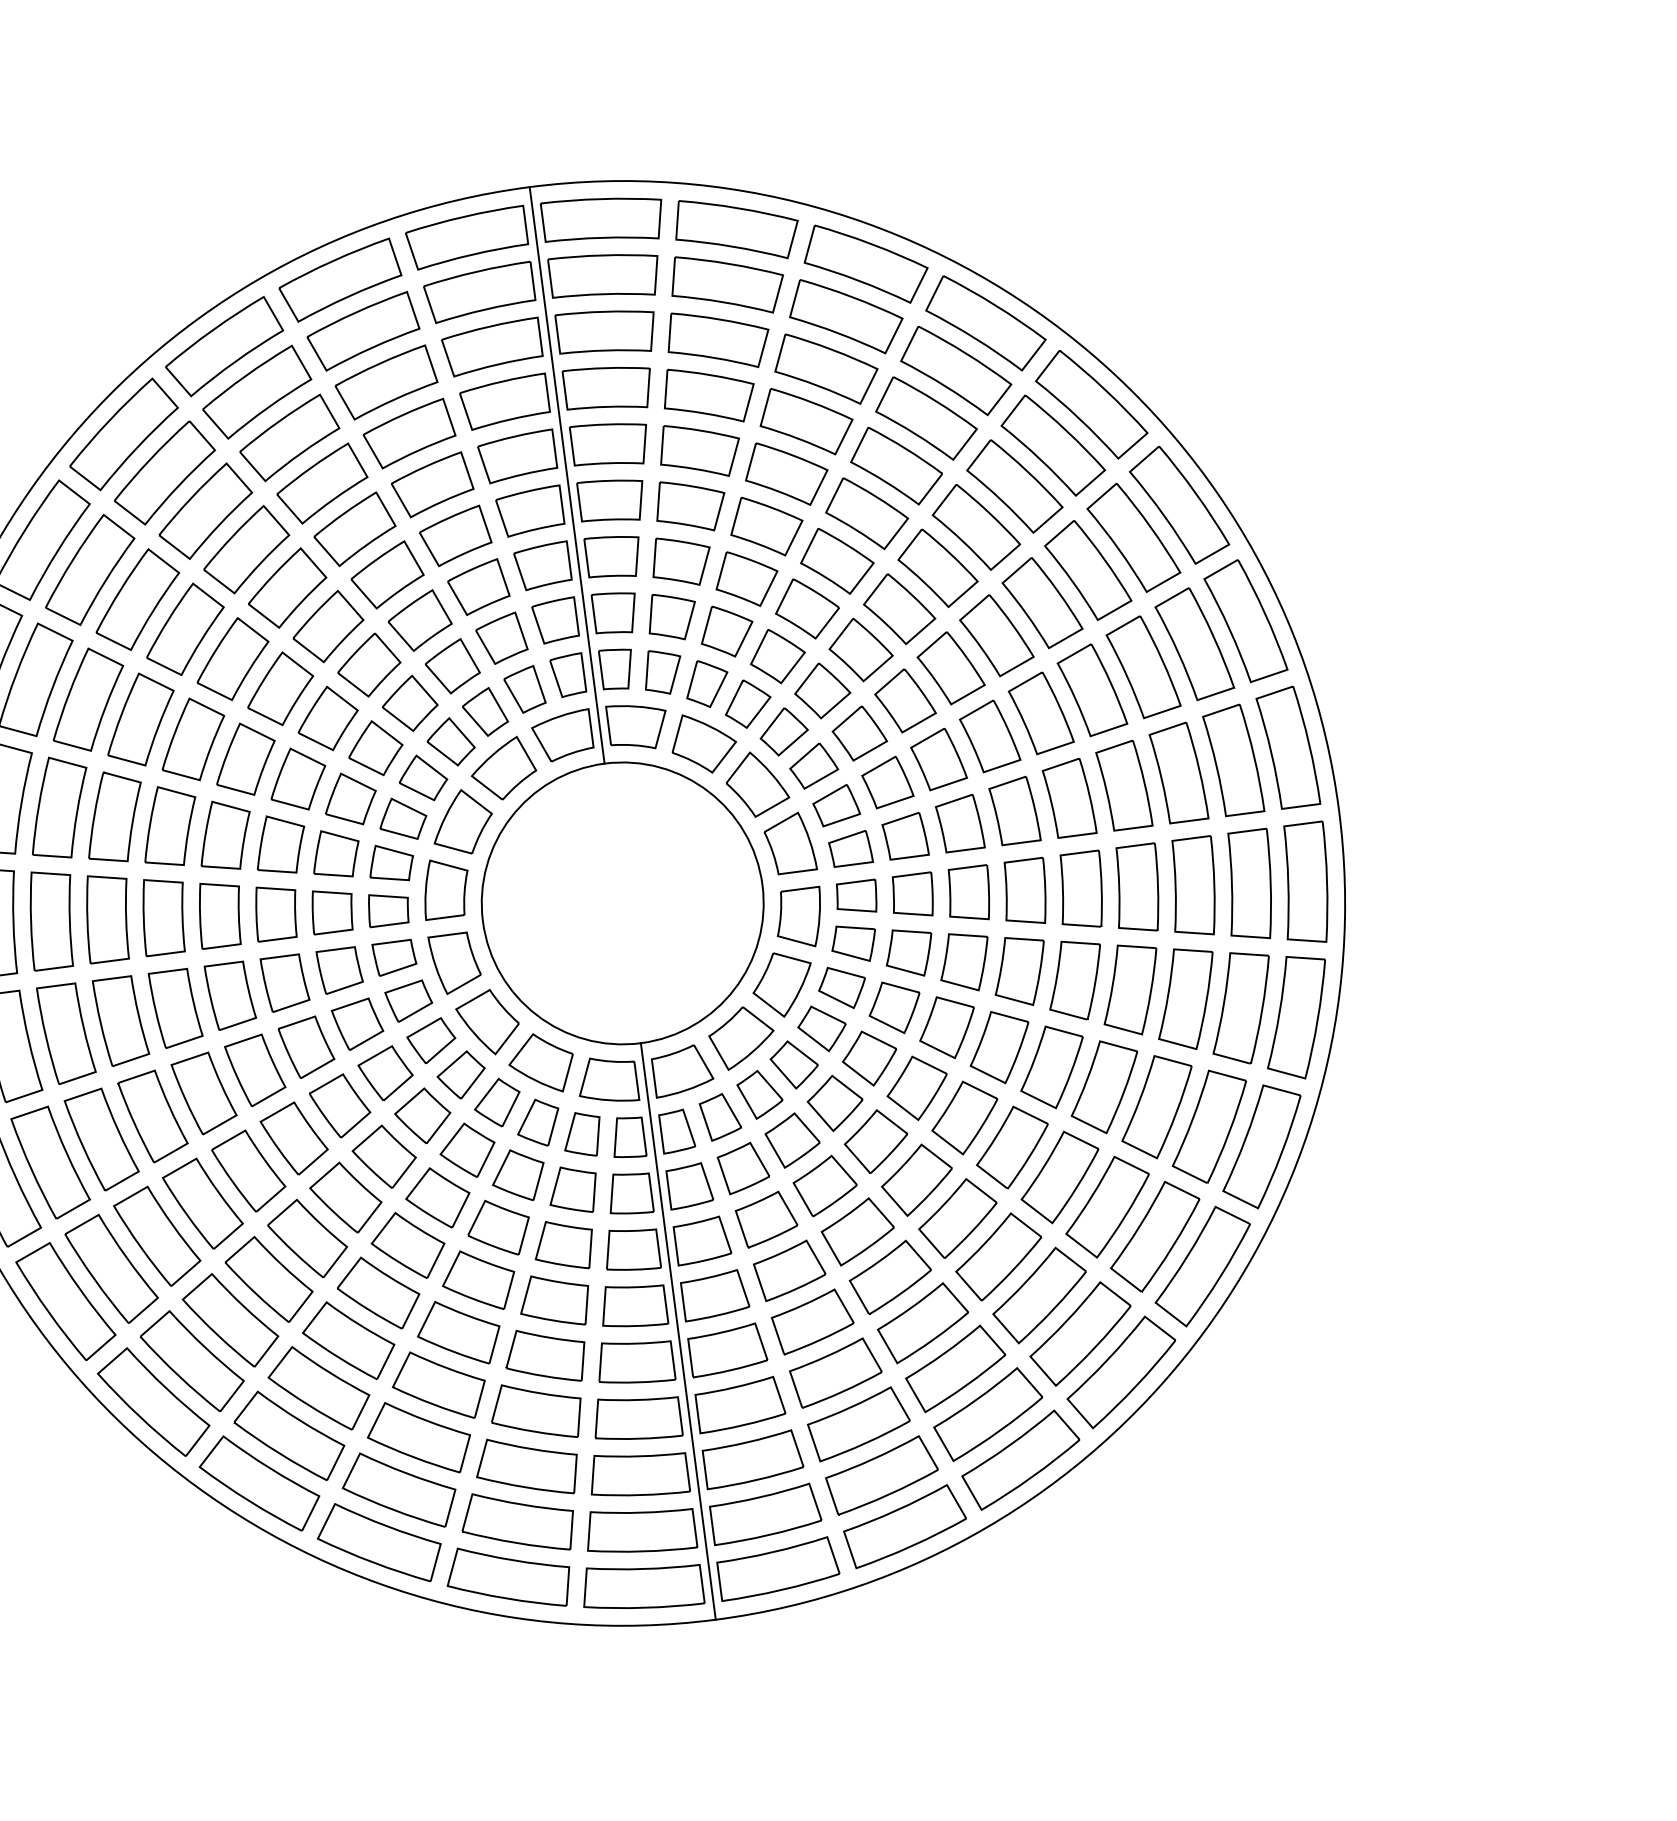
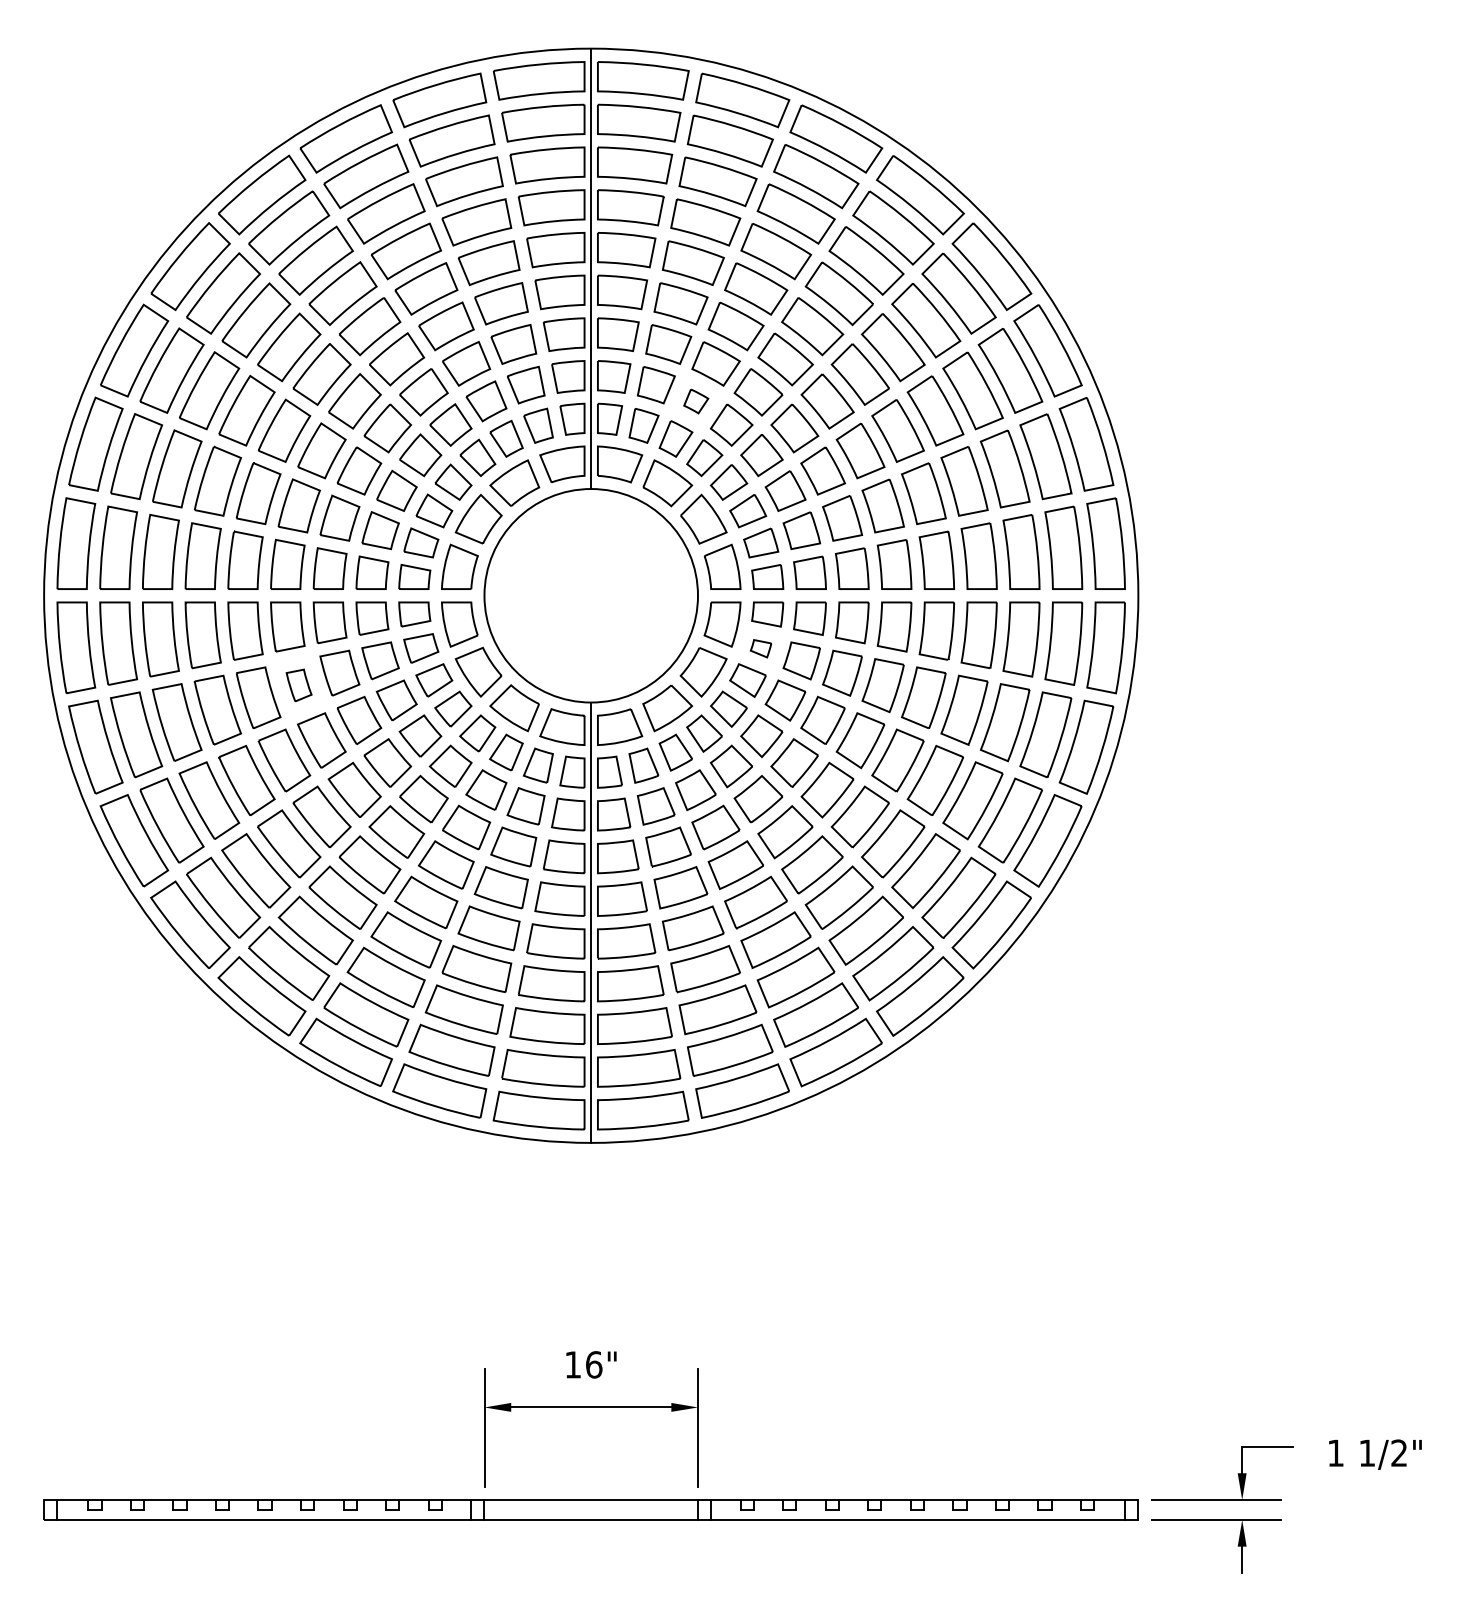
part: (727, 631) -> (696, 401), size x0.6
part: (853, 943) -> (760, 648), size x0.6
part: (254, 1070) -> (298, 685), size x0.6

